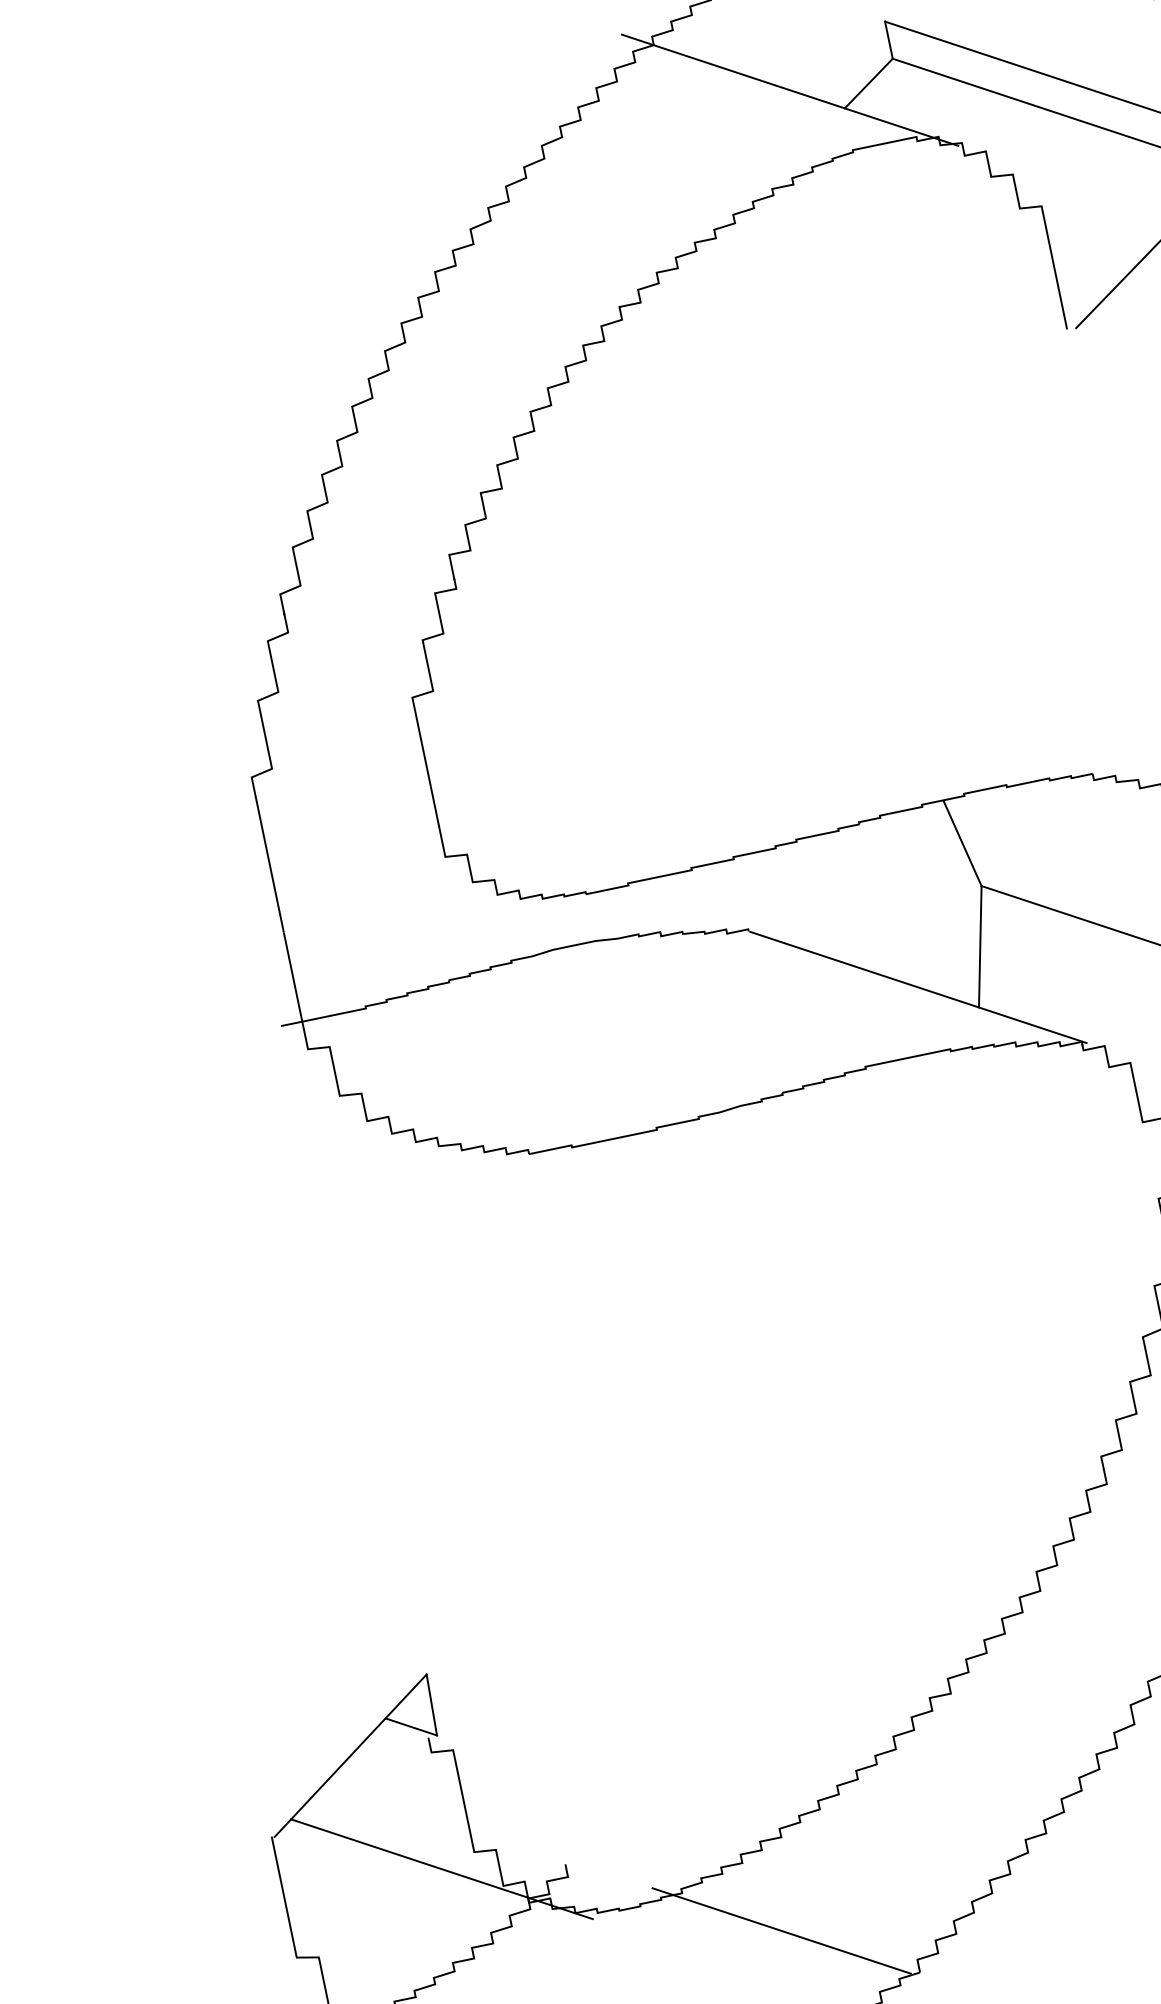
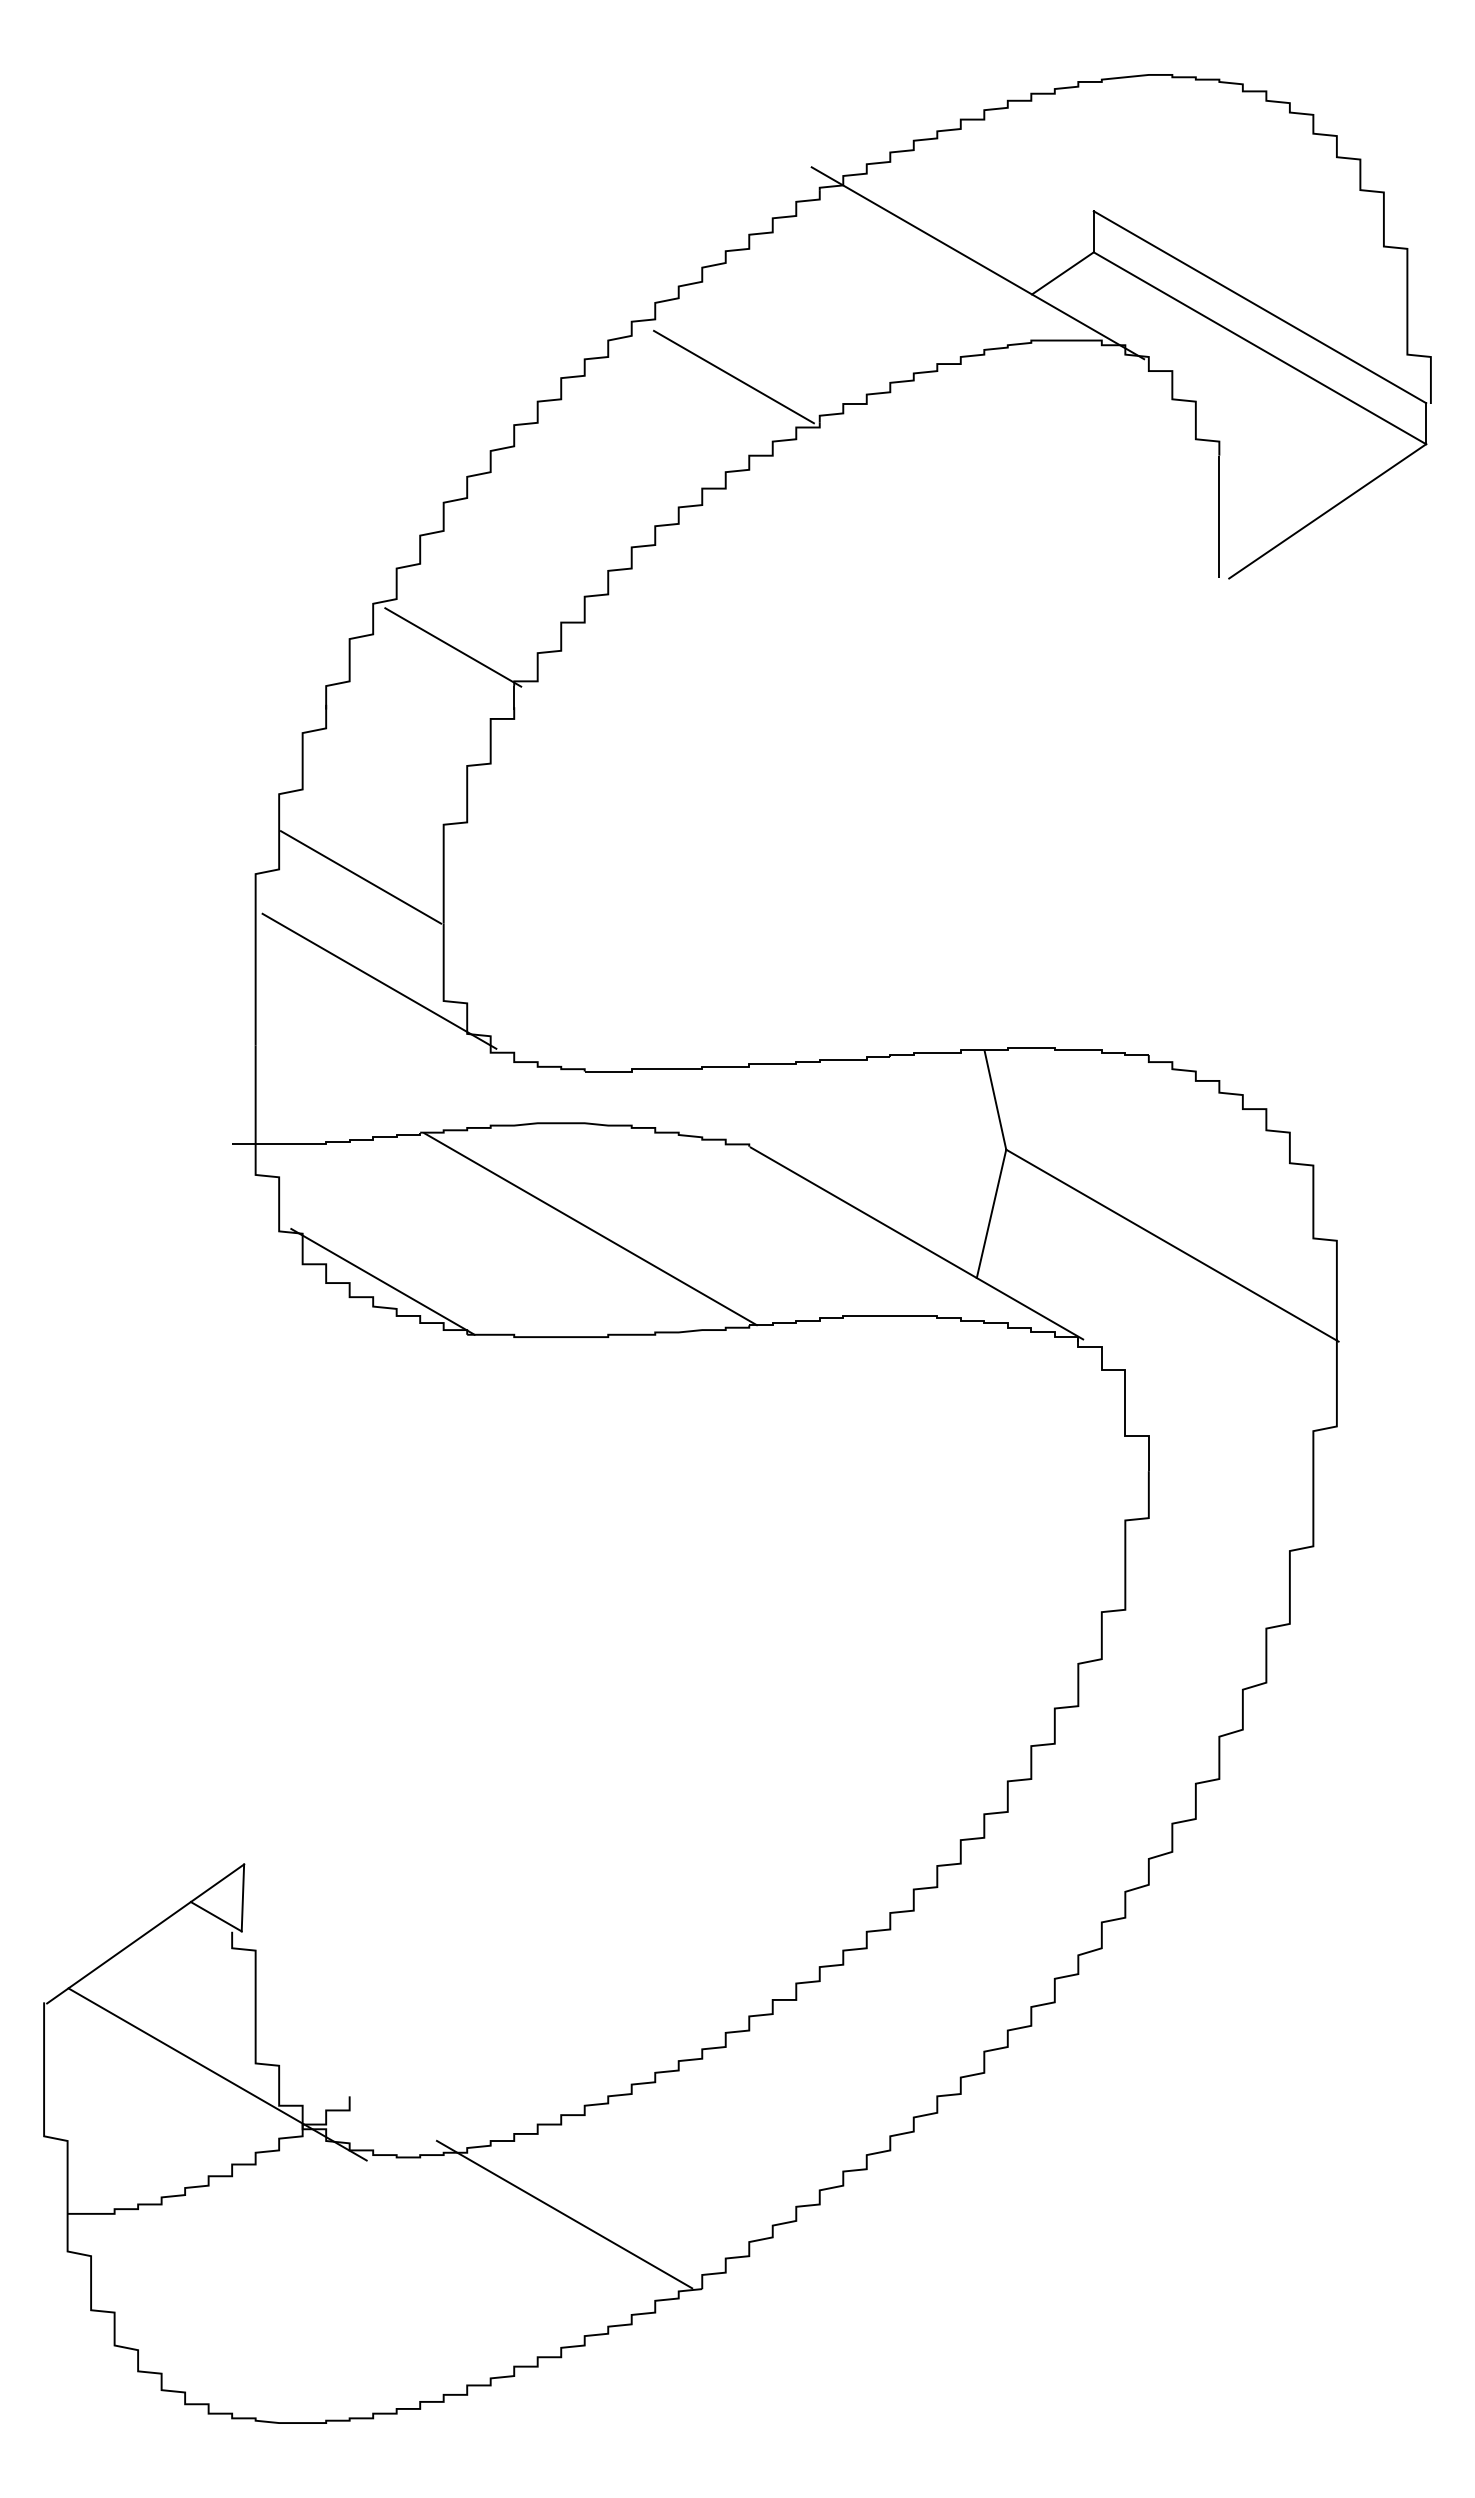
line: (590, 238) -> (733, 376), added
line: (388, 535) -> (453, 647), added
line: (347, 760) -> (360, 877), added
line: (383, 850) -> (379, 980), added
line: (620, 1035) -> (590, 1229), added
line: (442, 1121) -> (382, 1281), added

